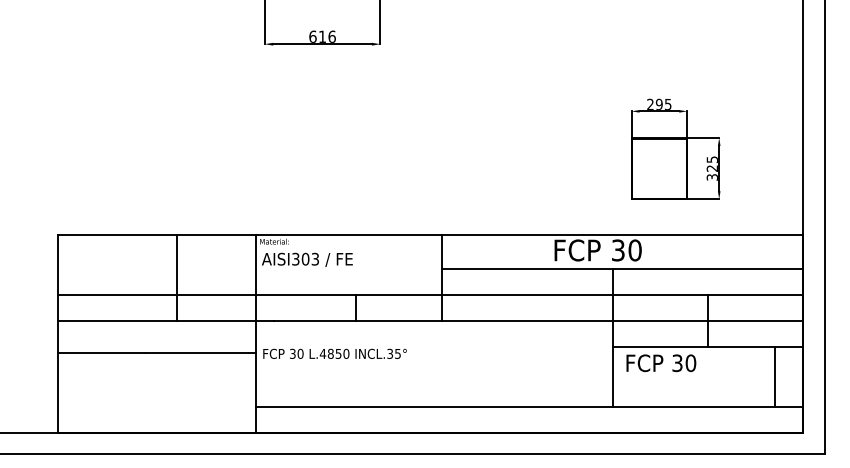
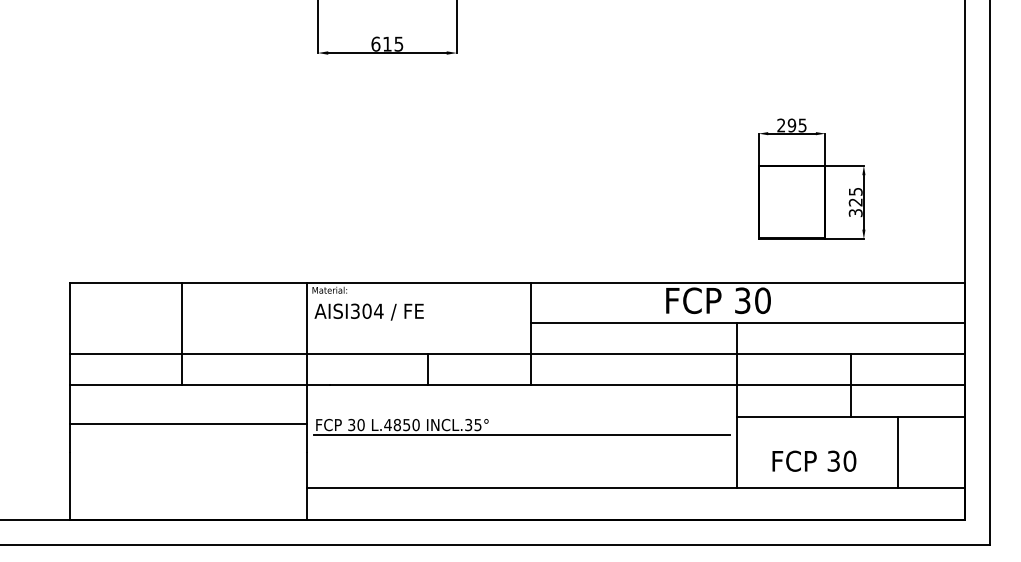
text: (331, 36) -> (398, 43), 616 -> 615
text: (315, 258) -> (378, 310), AISI303 -> AISI304
line: (176, 277) -> (181, 333), moved
line: (434, 361) -> (521, 434), added
text: (661, 362) -> (814, 460), moved
line: (774, 376) -> (897, 452), moved

